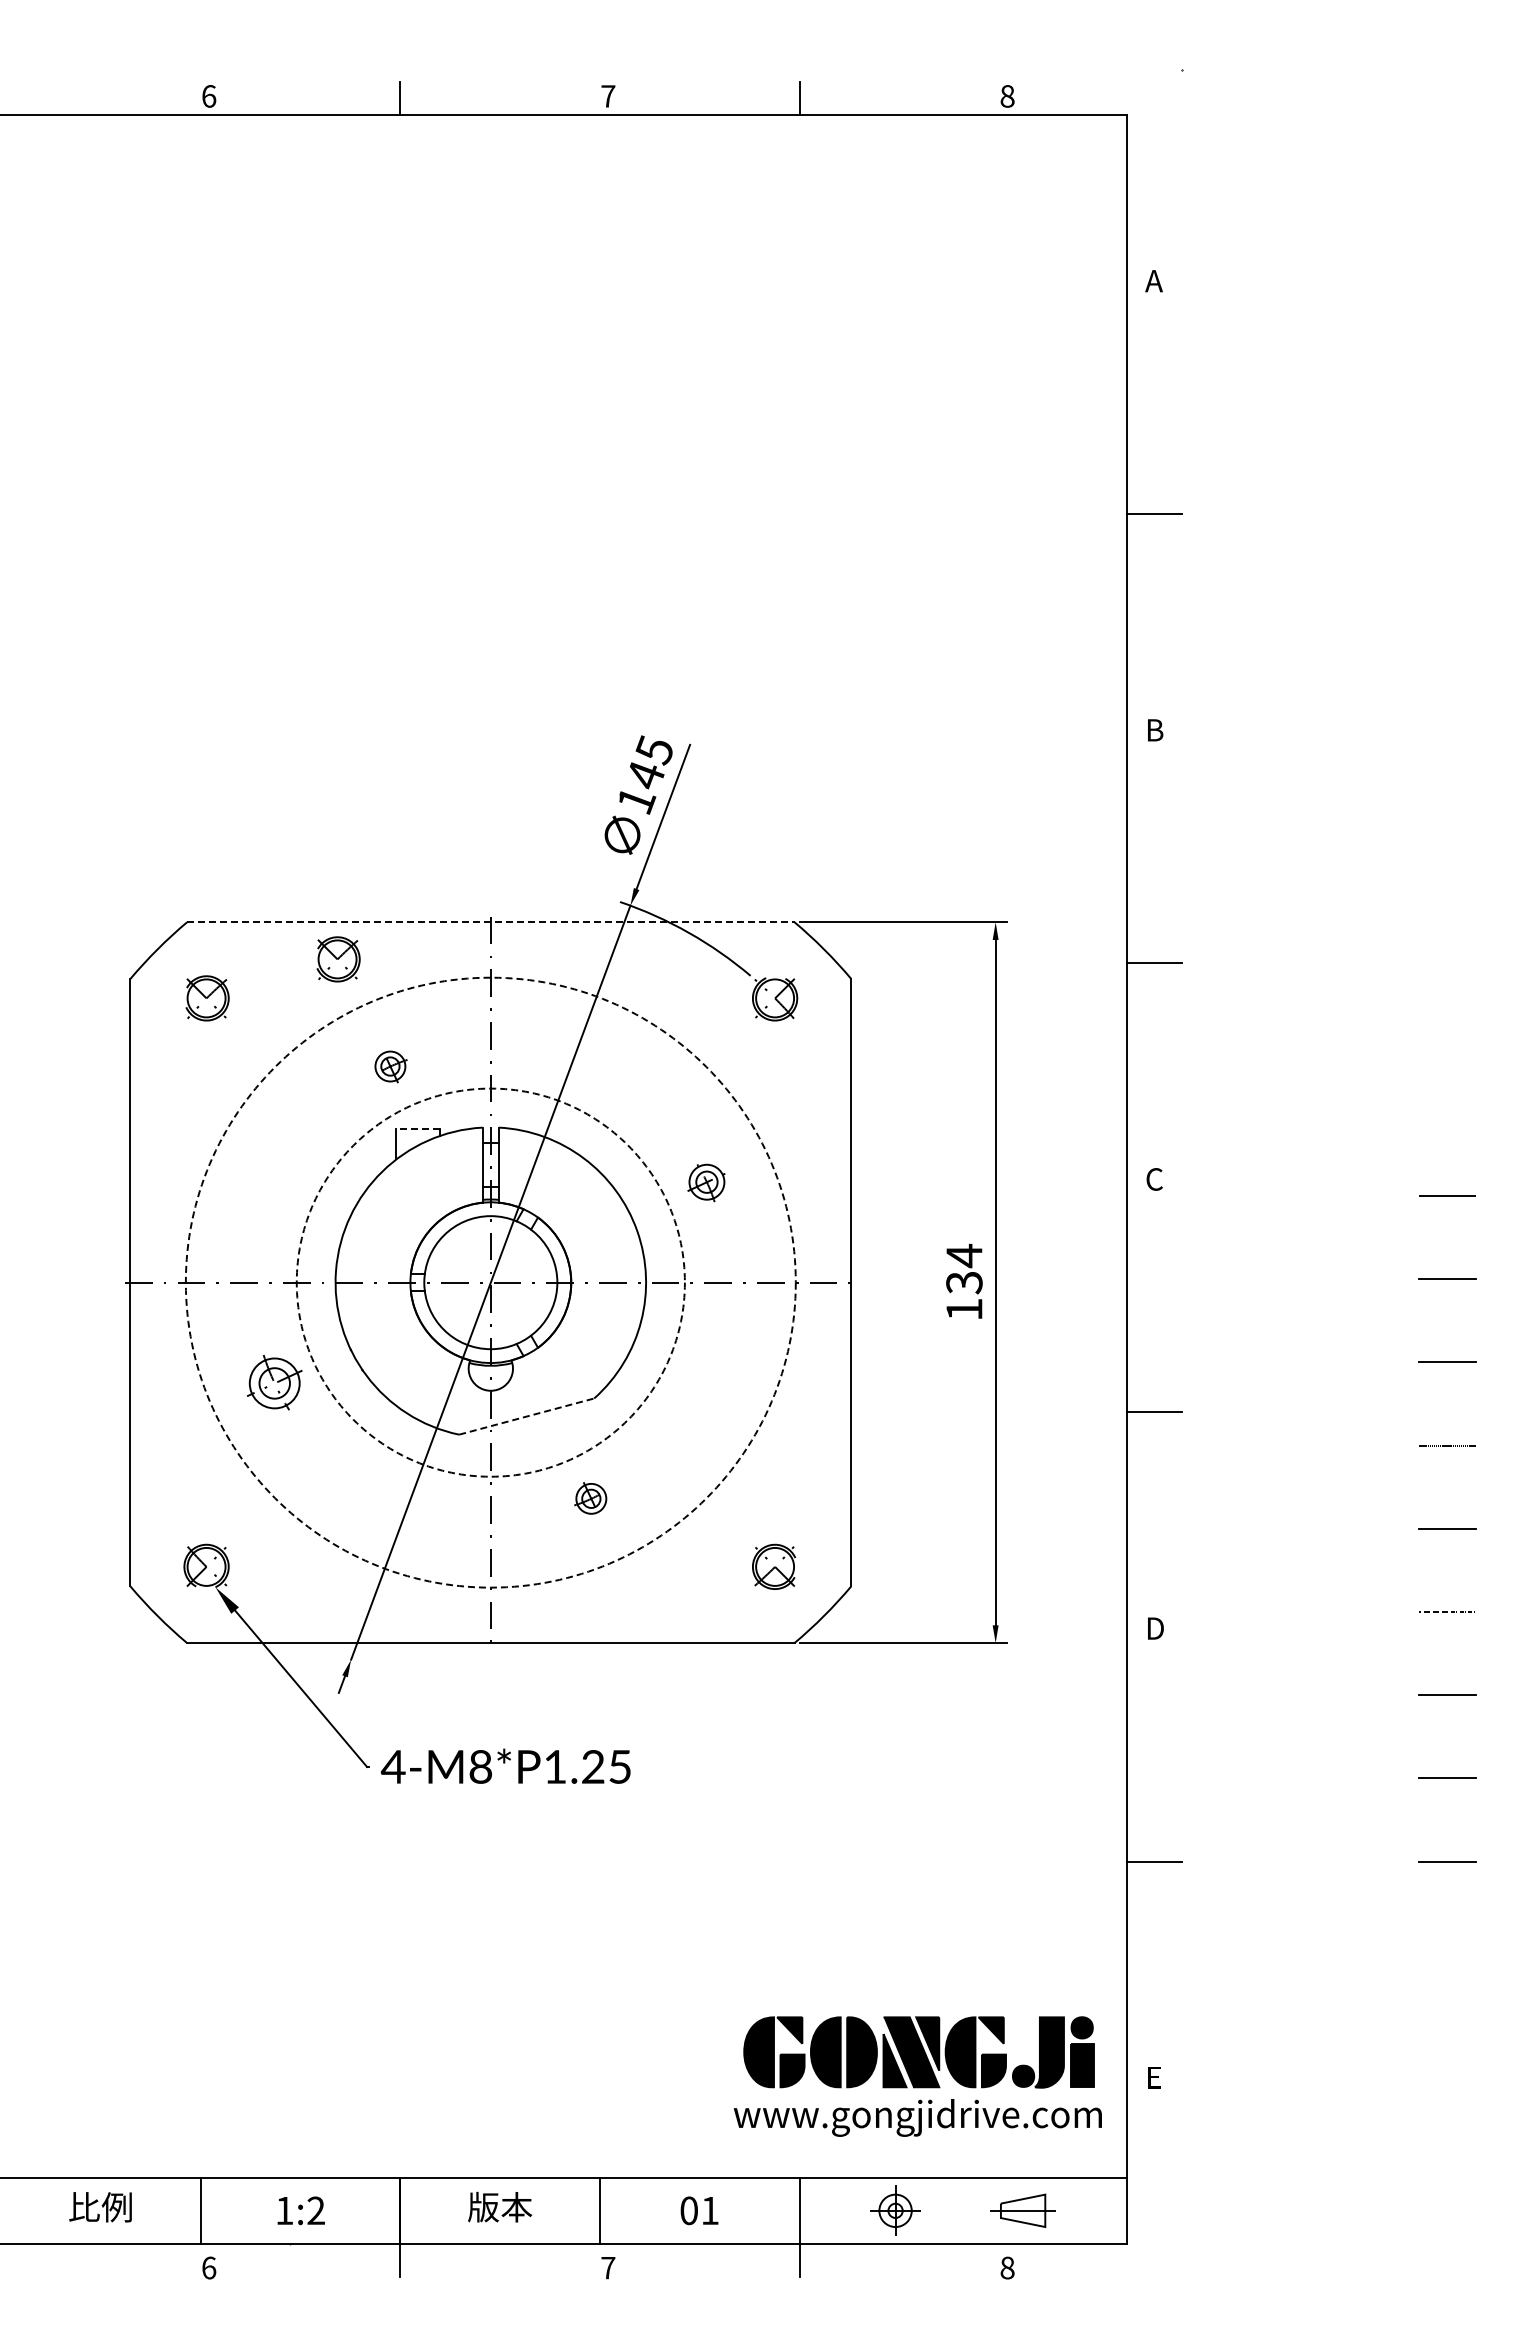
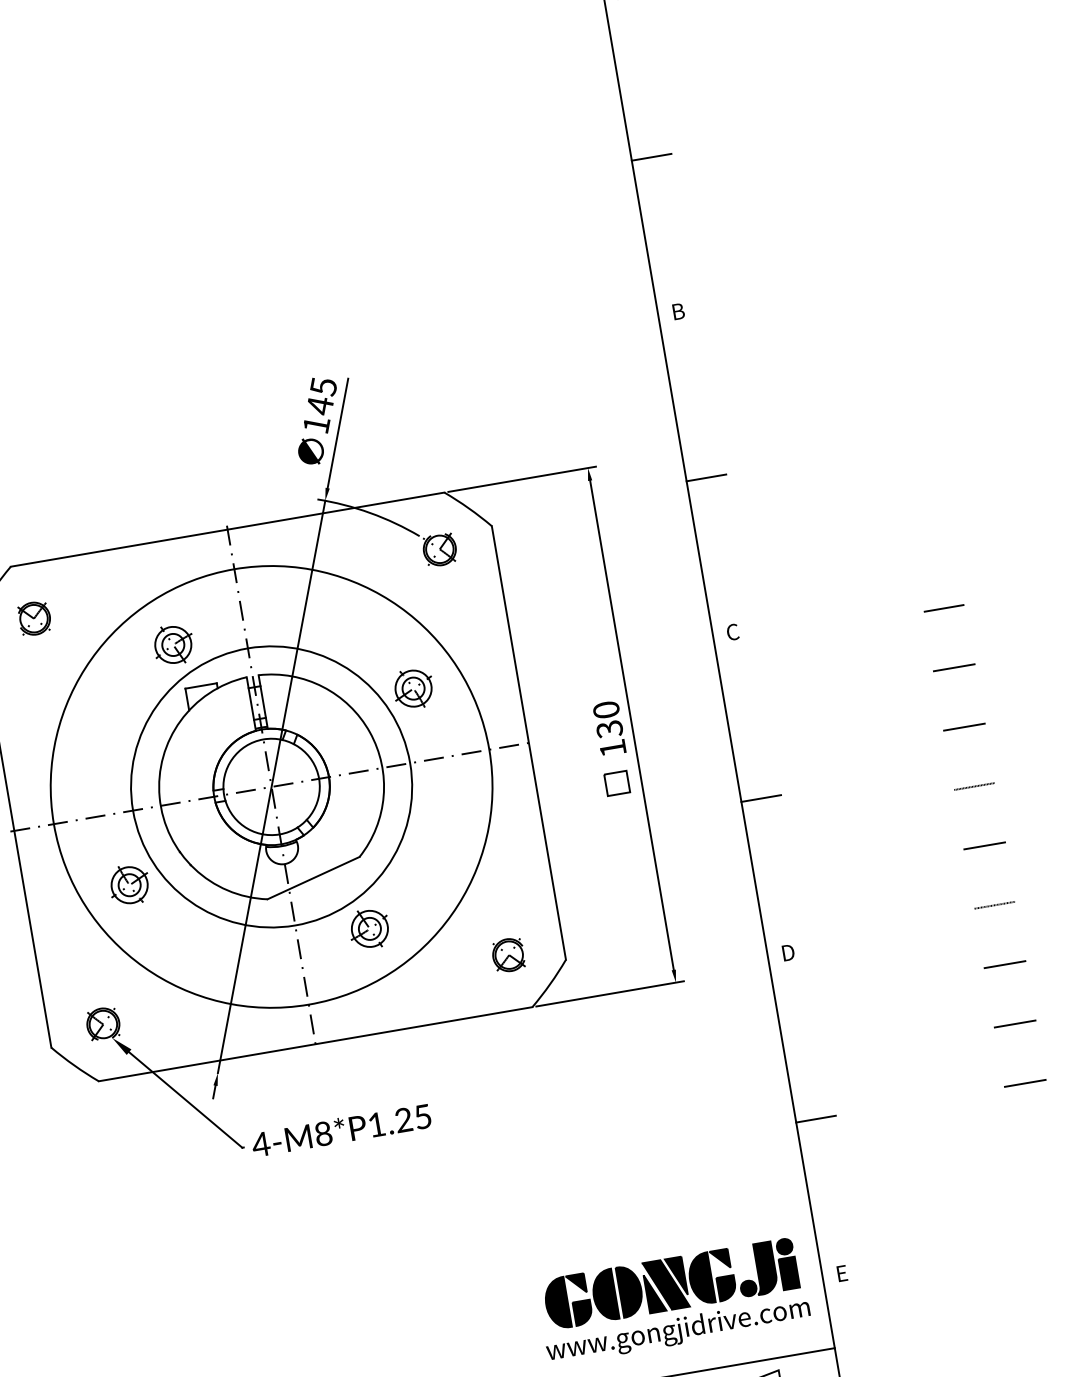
line: (490, 922) -> (227, 529), dashed -> solid
part: (338, 959) -> (123, 574), removed
part: (390, 1066) -> (173, 644), size x1.67
line: (418, 1128) -> (201, 685), dashed -> solid
part: (706, 1182) -> (413, 689), size x1.43
text: (964, 1255) -> (606, 709), 134 -> 130
circle: (490, 1282) -> (271, 786), dashed -> solid
circle: (490, 1282) -> (271, 786), dashed -> solid
part: (961, 1357) -> (616, 782), added
line: (526, 1416) -> (313, 878), dashed -> solid
part: (590, 1498) -> (369, 928), size x1.67

